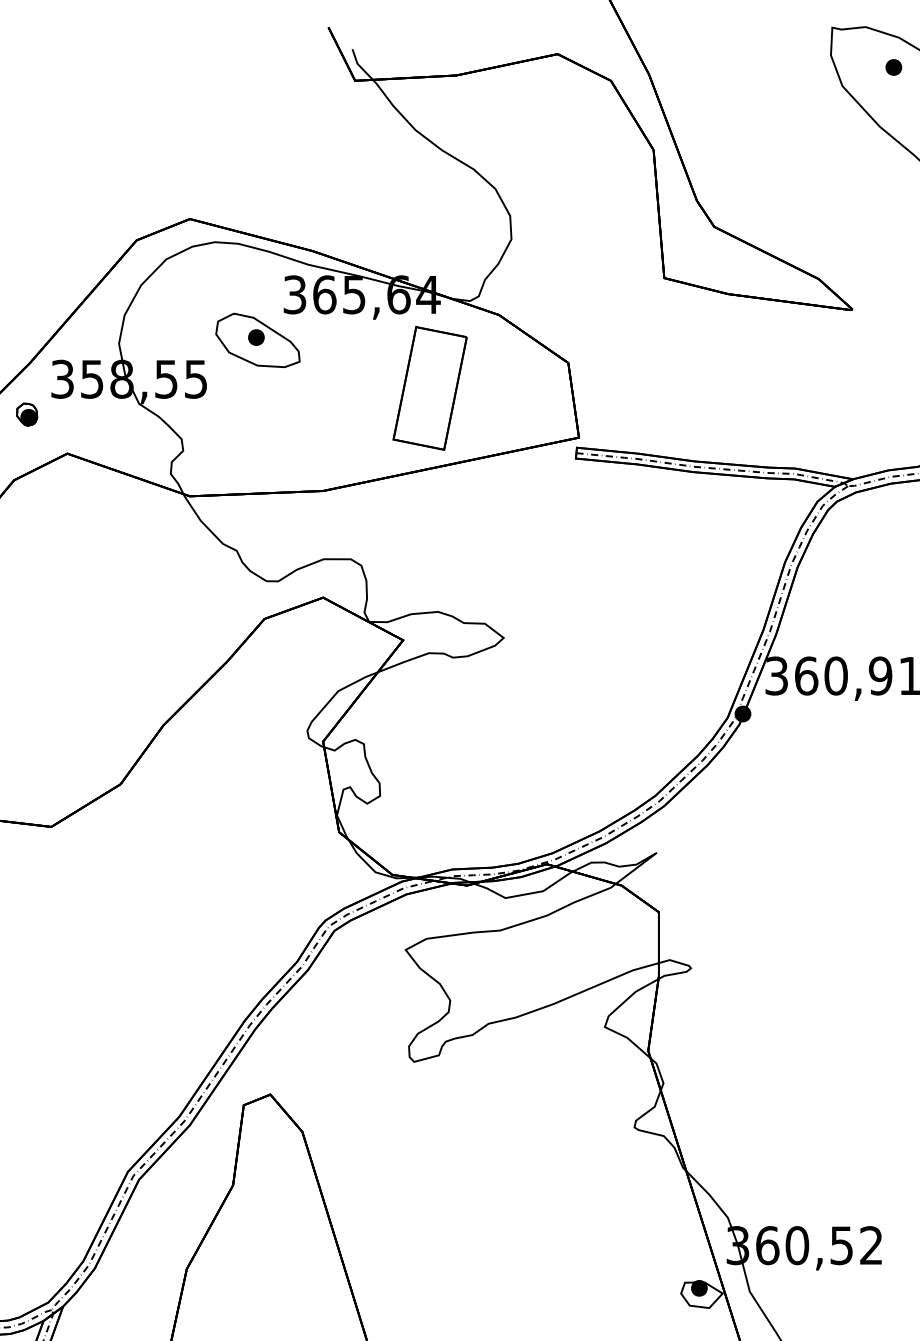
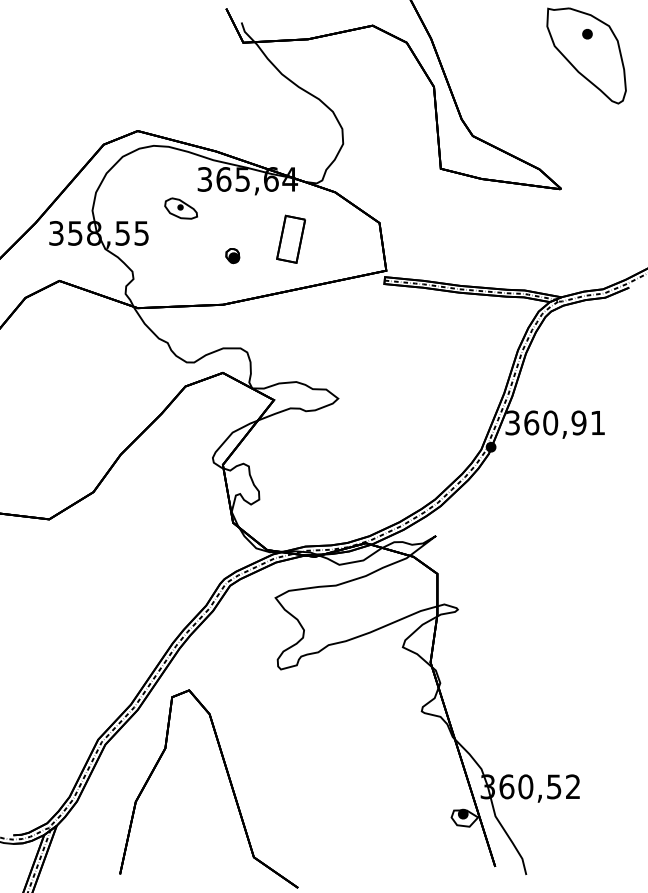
part: (256, 340) -> (180, 208), size x0.6
part: (428, 388) -> (290, 239), size x0.6
part: (26, 415) -> (232, 256), moved

